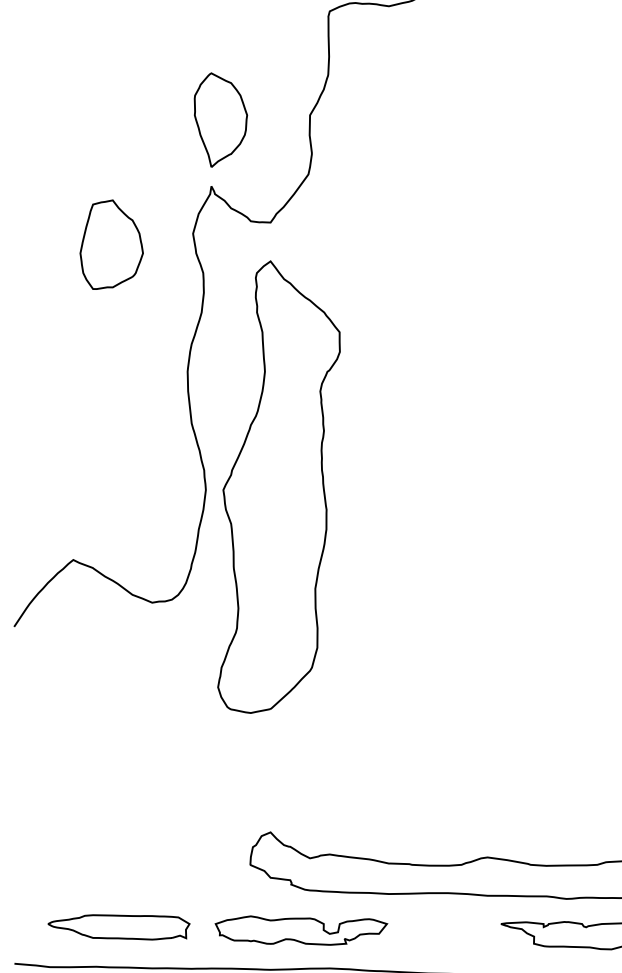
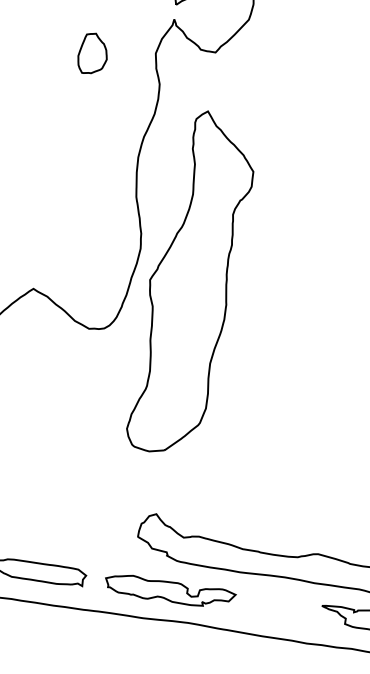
part: (111, 244) -> (93, 53), size x0.6
part: (278, 486) -> (192, 282), moved

